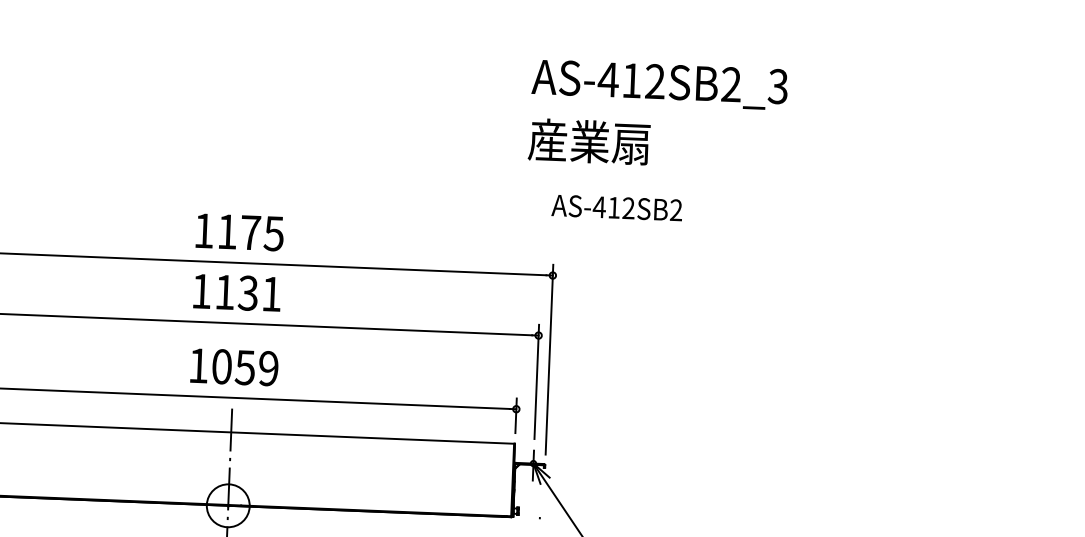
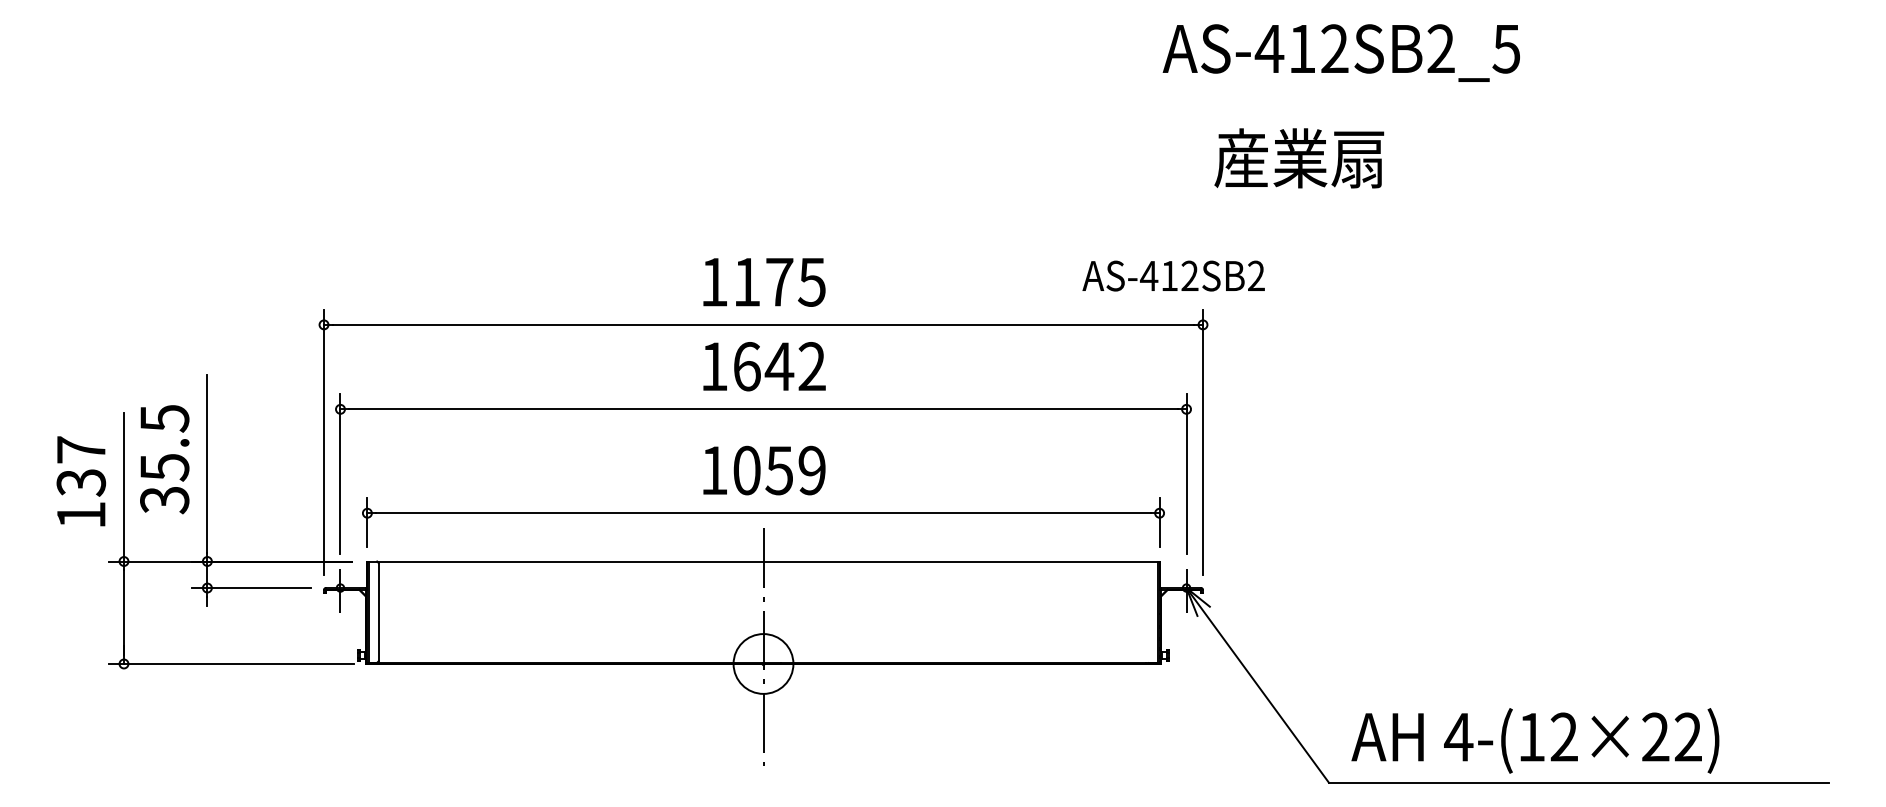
text: (777, 86) -> (1505, 48), AS-412SB2_3 -> AS-412SB2_5
text: (589, 141) -> (1299, 158), moved
text: (616, 207) -> (1173, 275), moved
text: (248, 293) -> (779, 366), 1131 -> 1642

